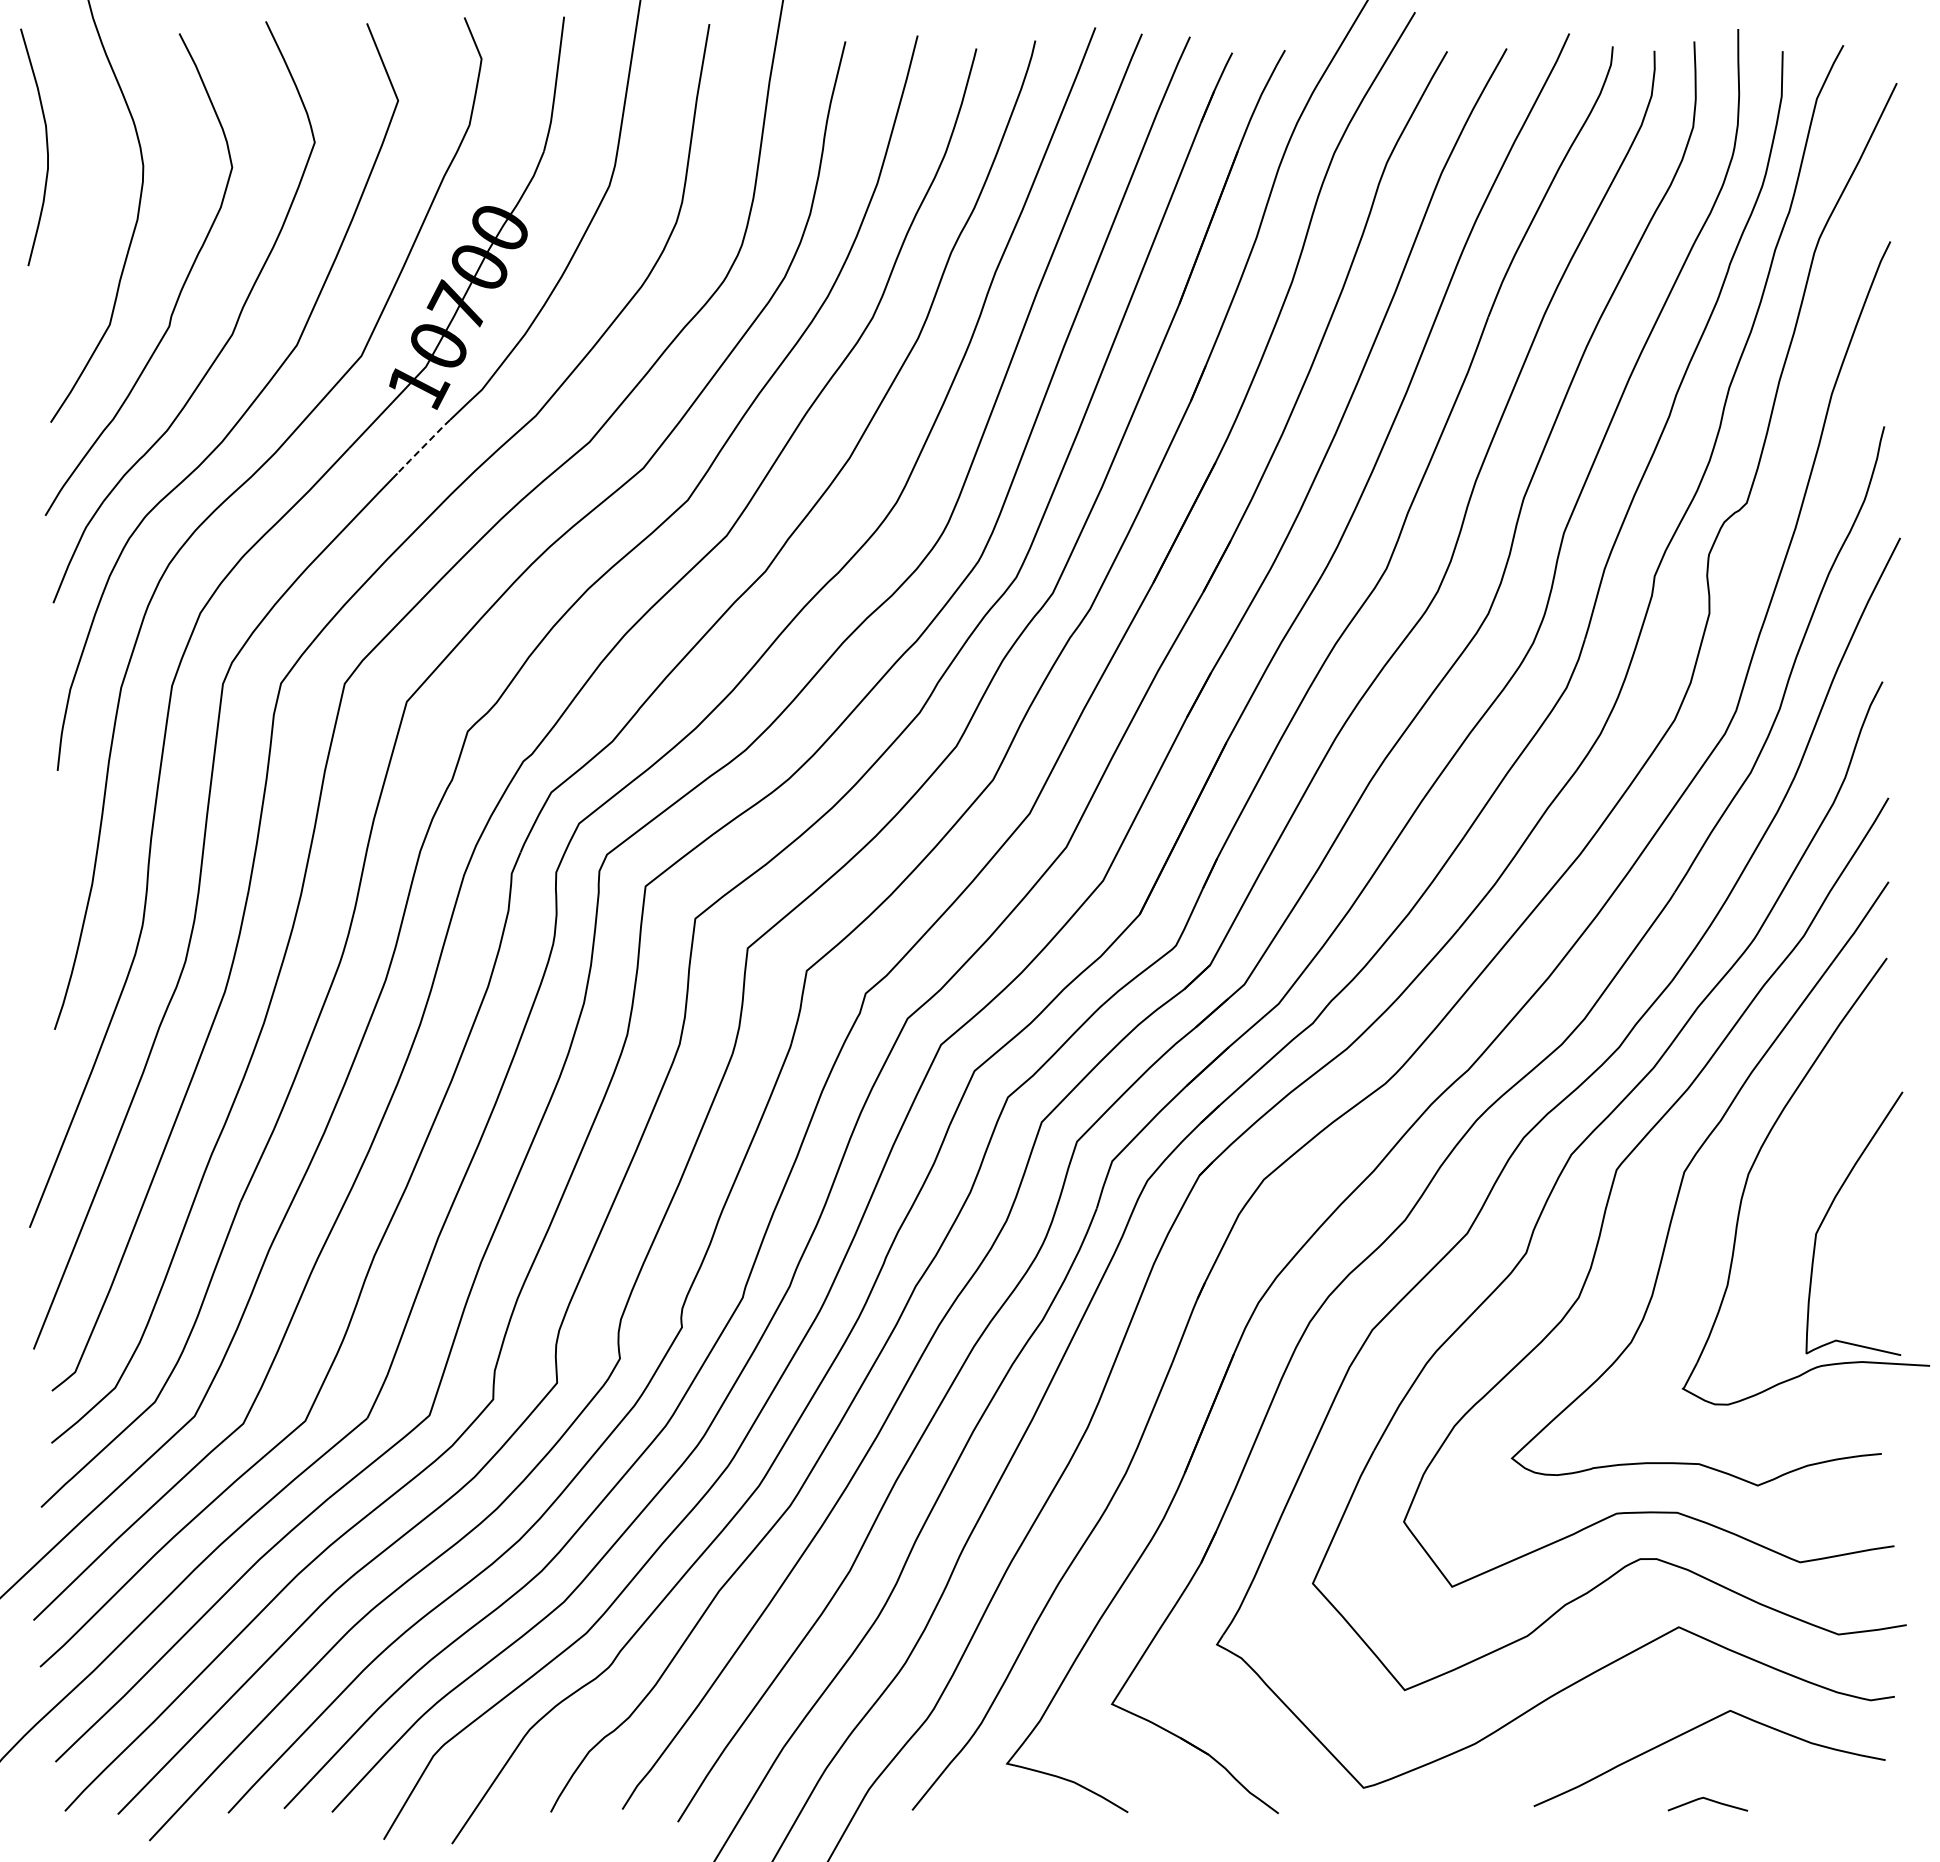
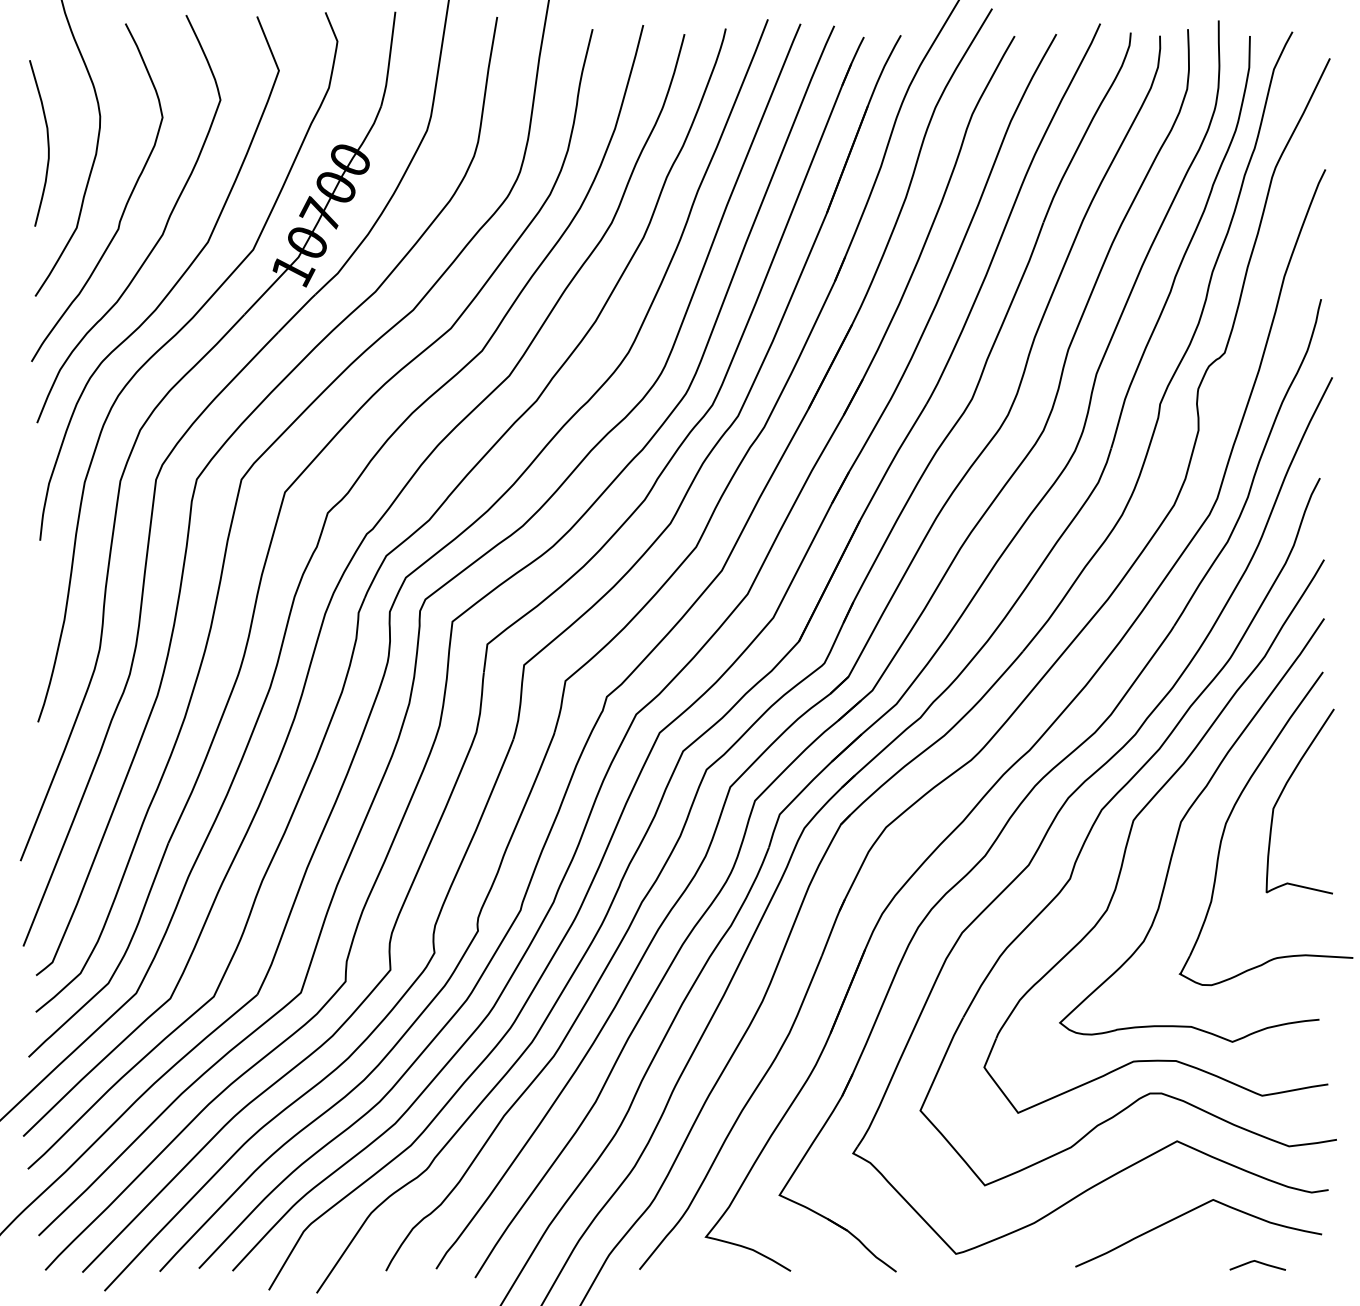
curve: (46, 147) -> (47, 143), moved
line: (423, 446) -> (296, 313), dashed -> solid
curve: (1829, 1210) -> (1282, 792), moved
line: (1707, 1800) -> (1257, 1262), moved

